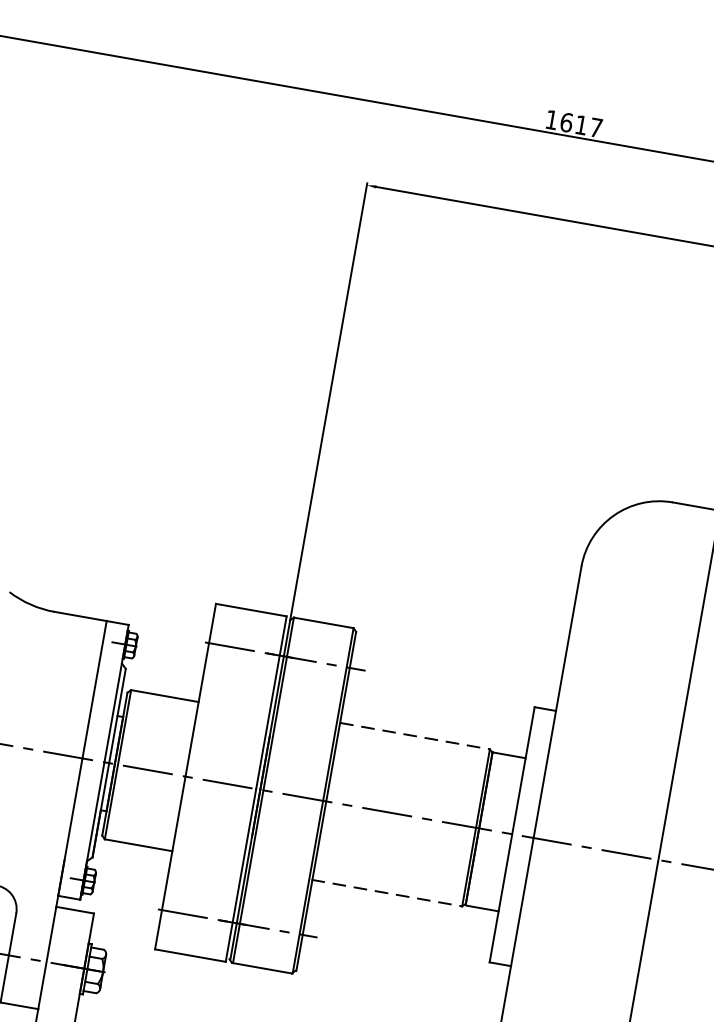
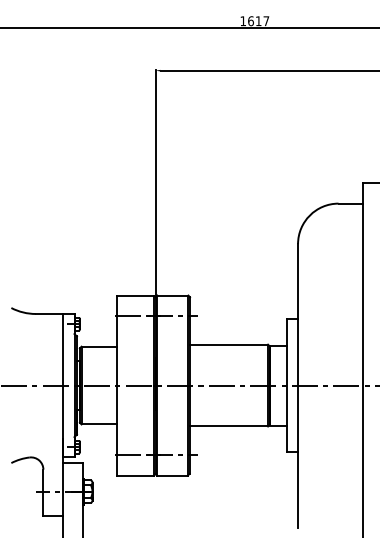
line: (415, 735) -> (229, 344), dashed -> solid
line: (388, 893) -> (229, 426), dashed -> solid

